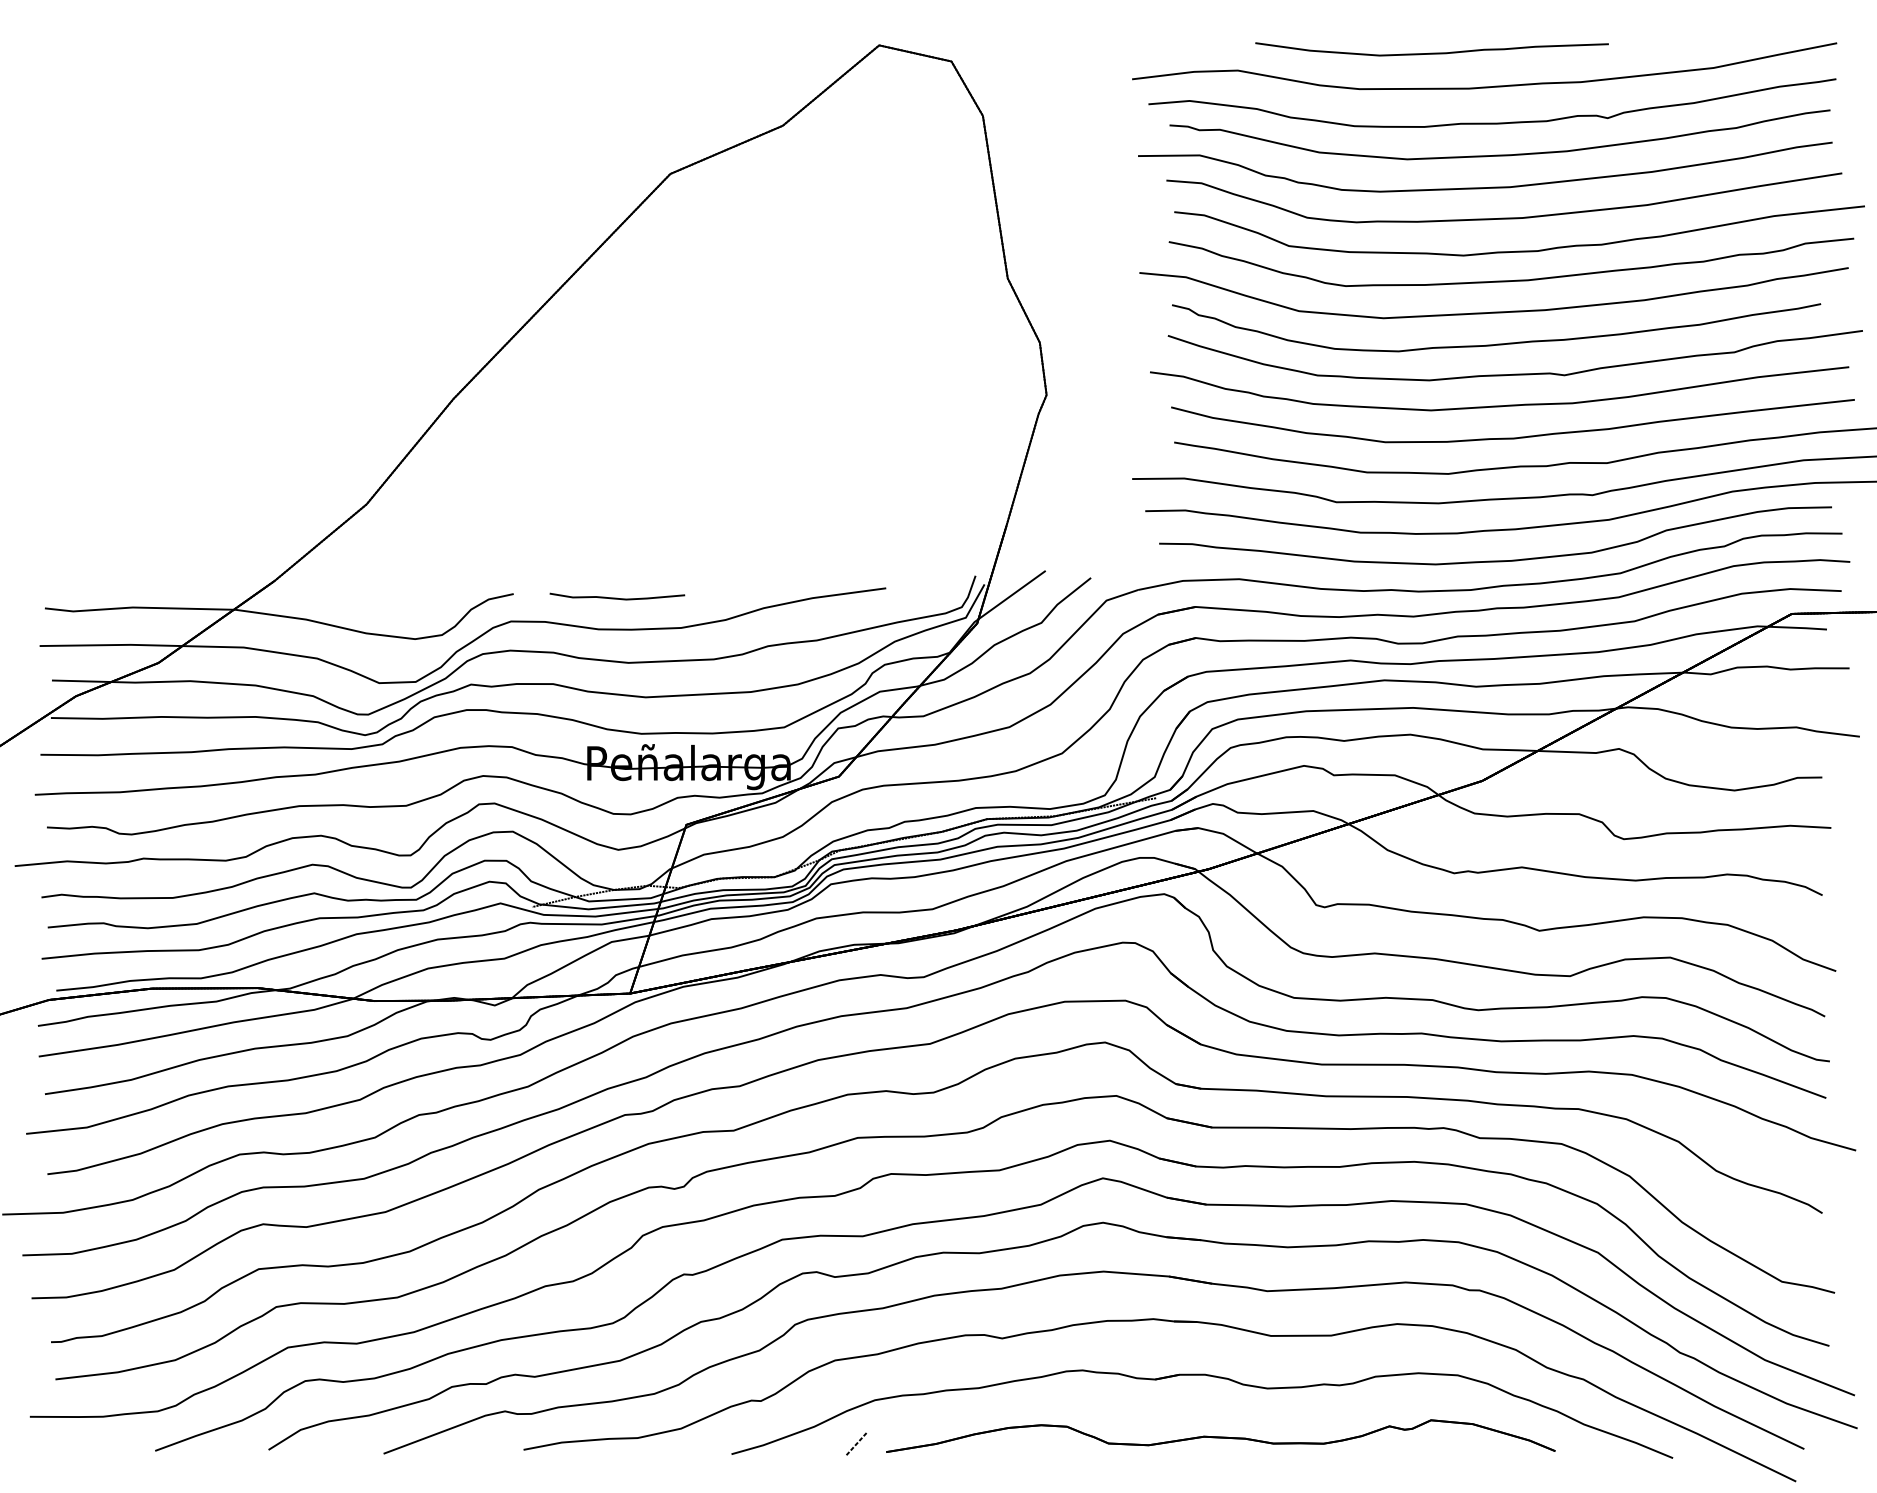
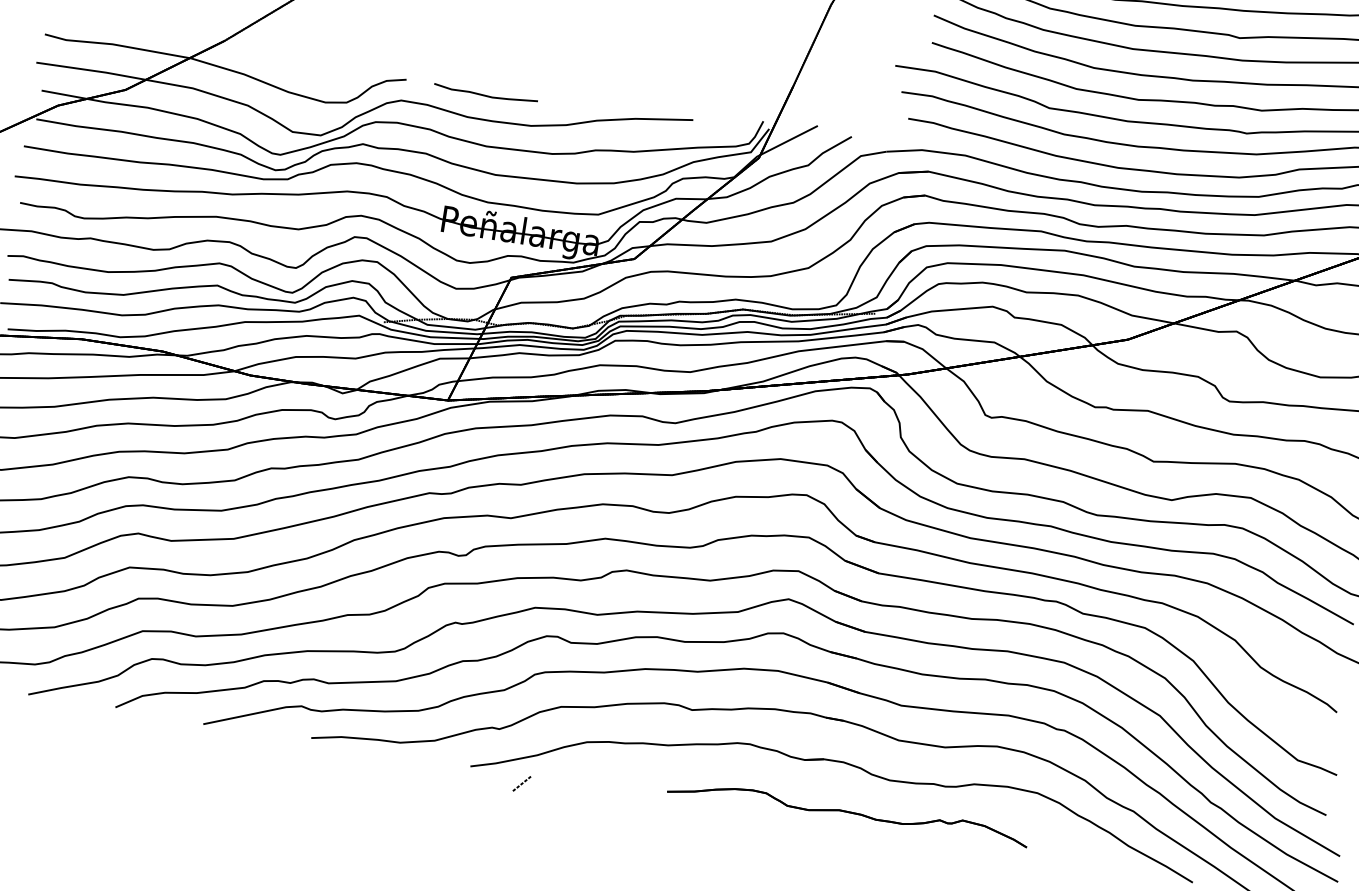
part: (1220, 1435) -> (848, 810), size x0.7
line: (856, 1443) -> (522, 783), moved

